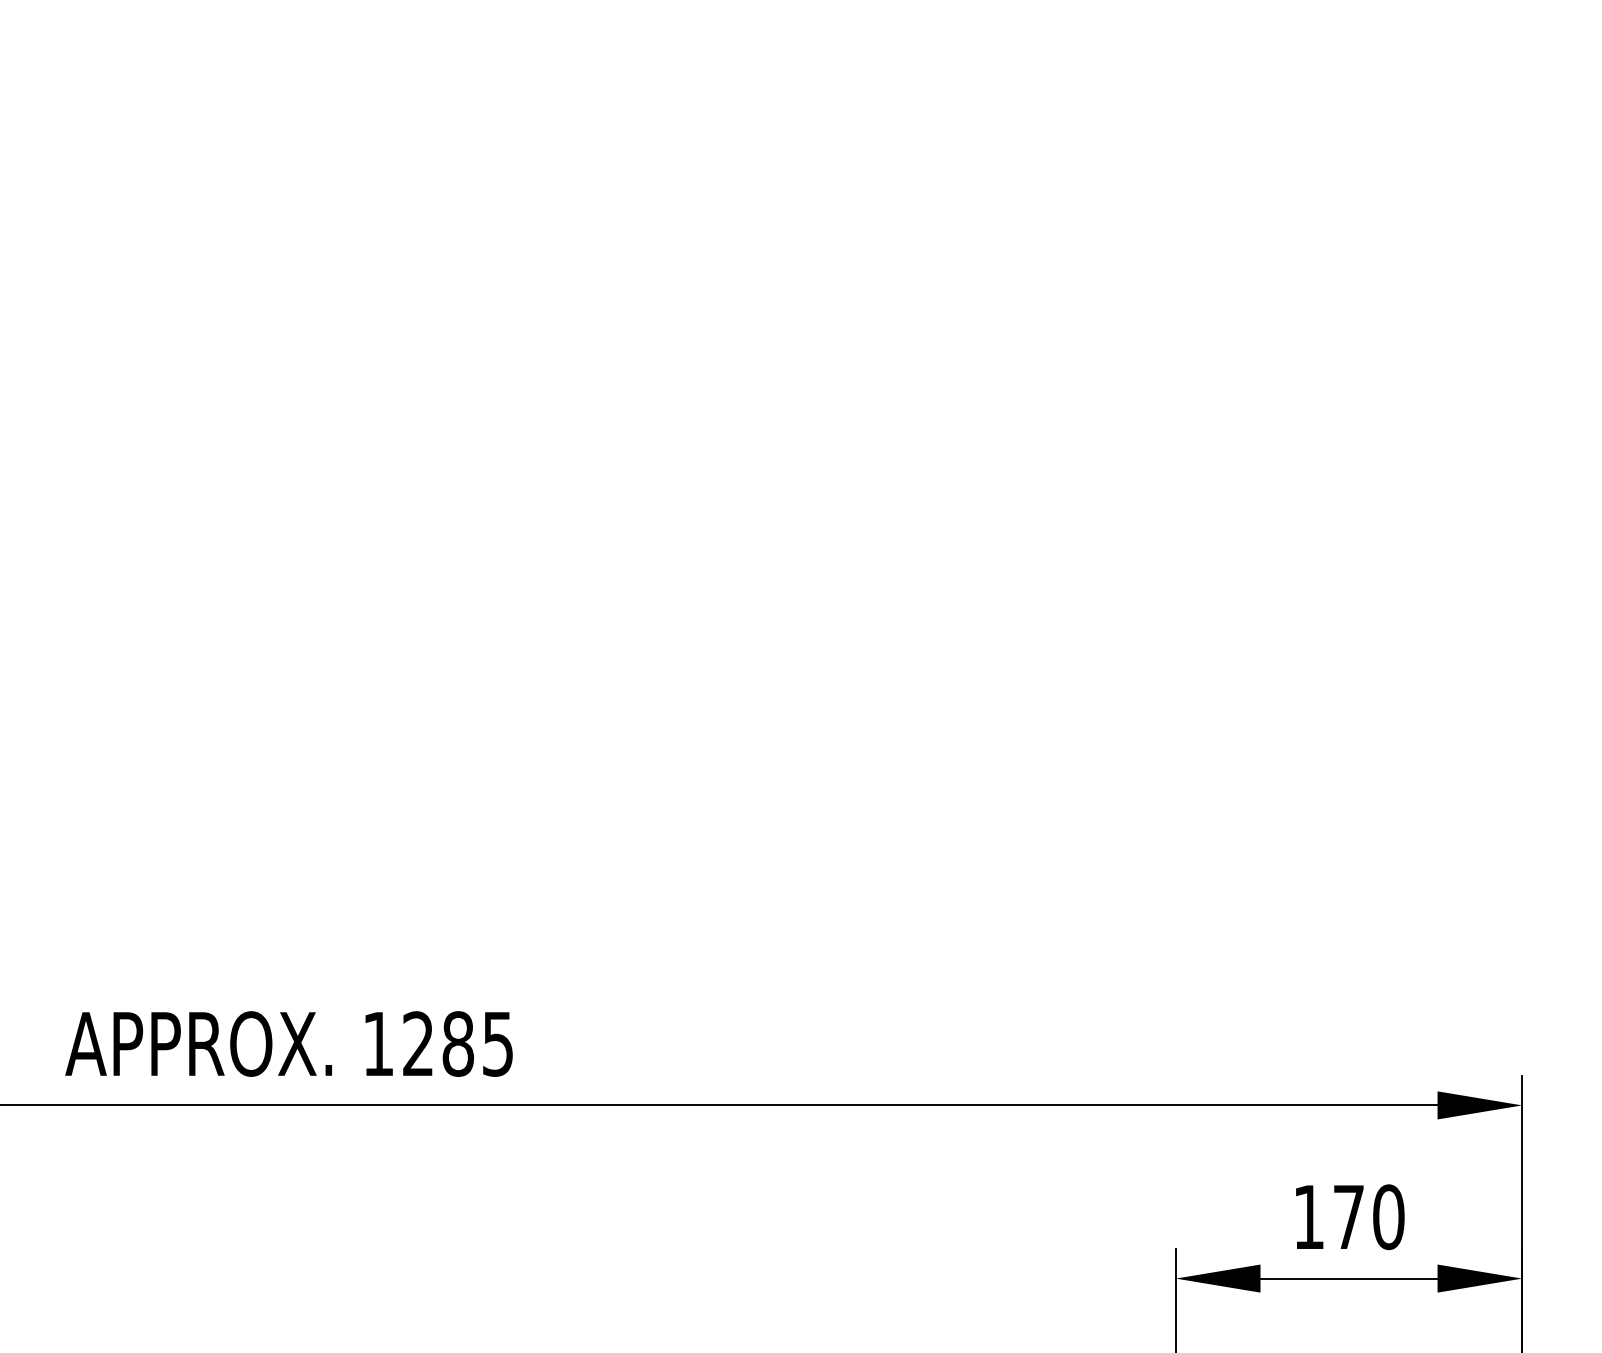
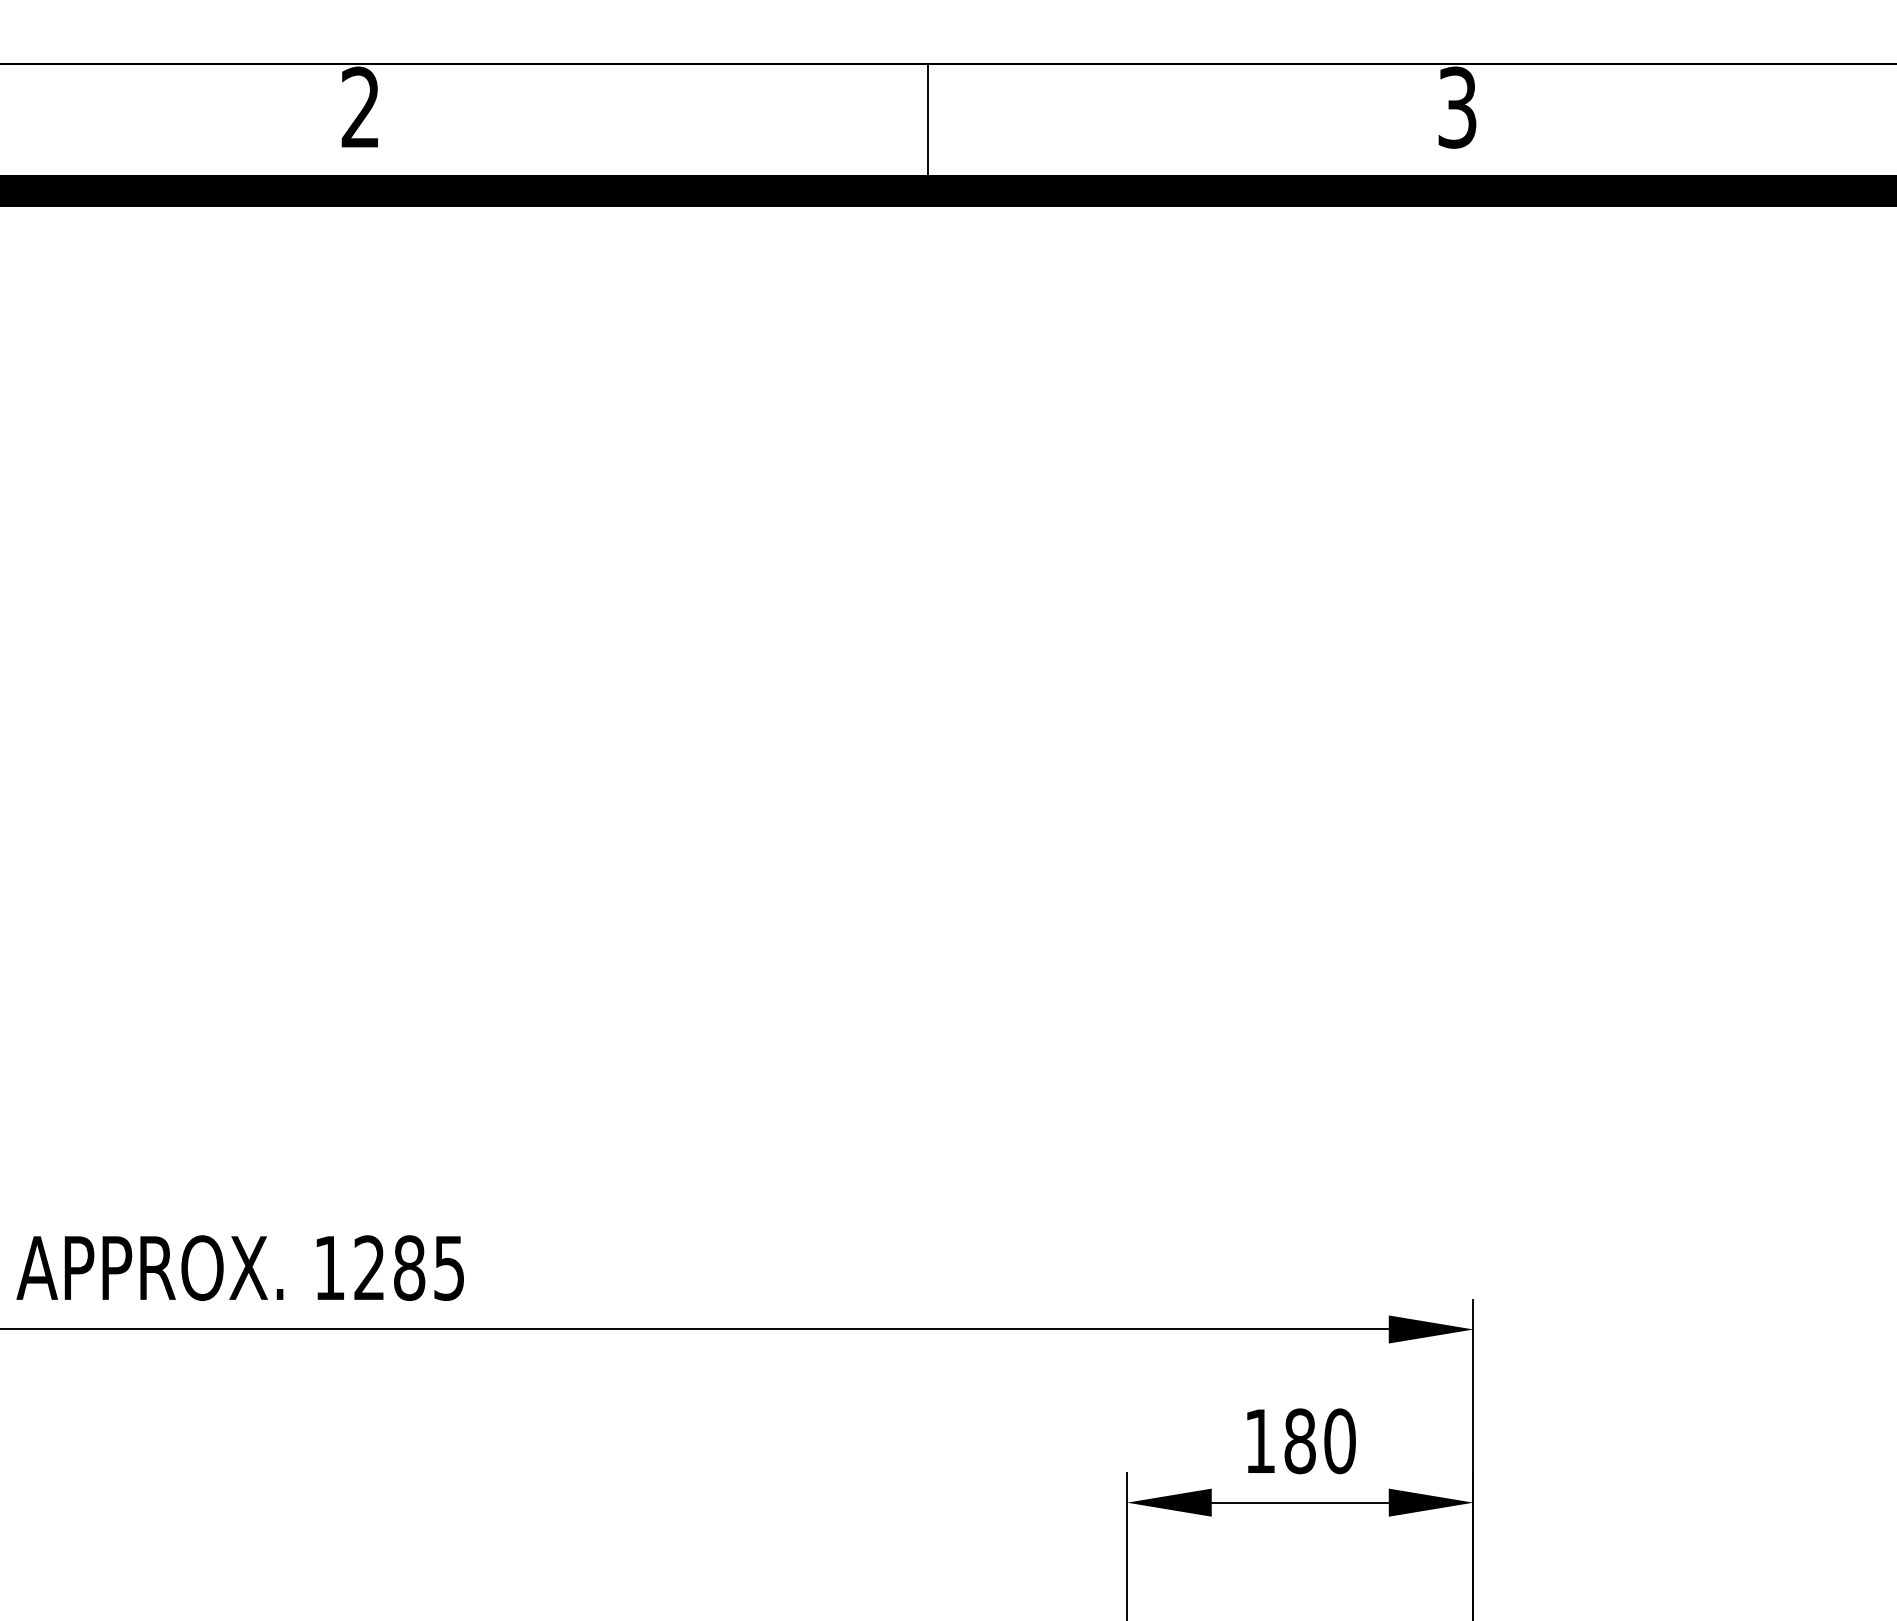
text: (1348, 1217) -> (1299, 1441), 170 -> 180

